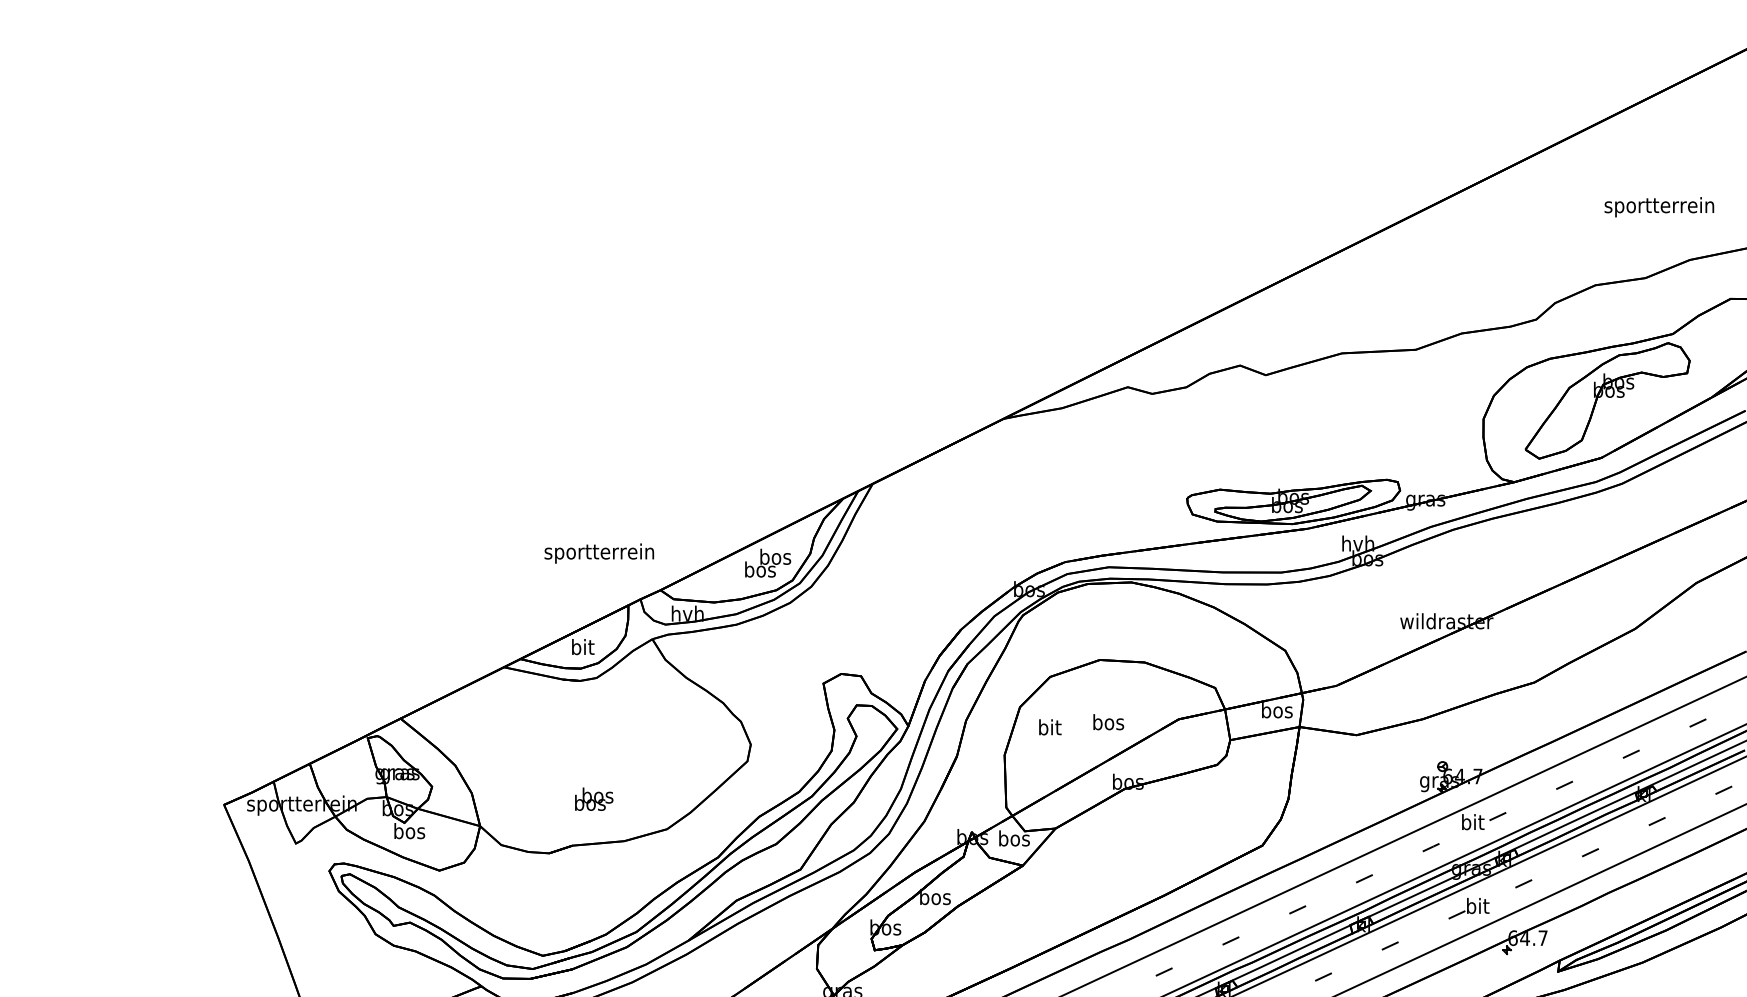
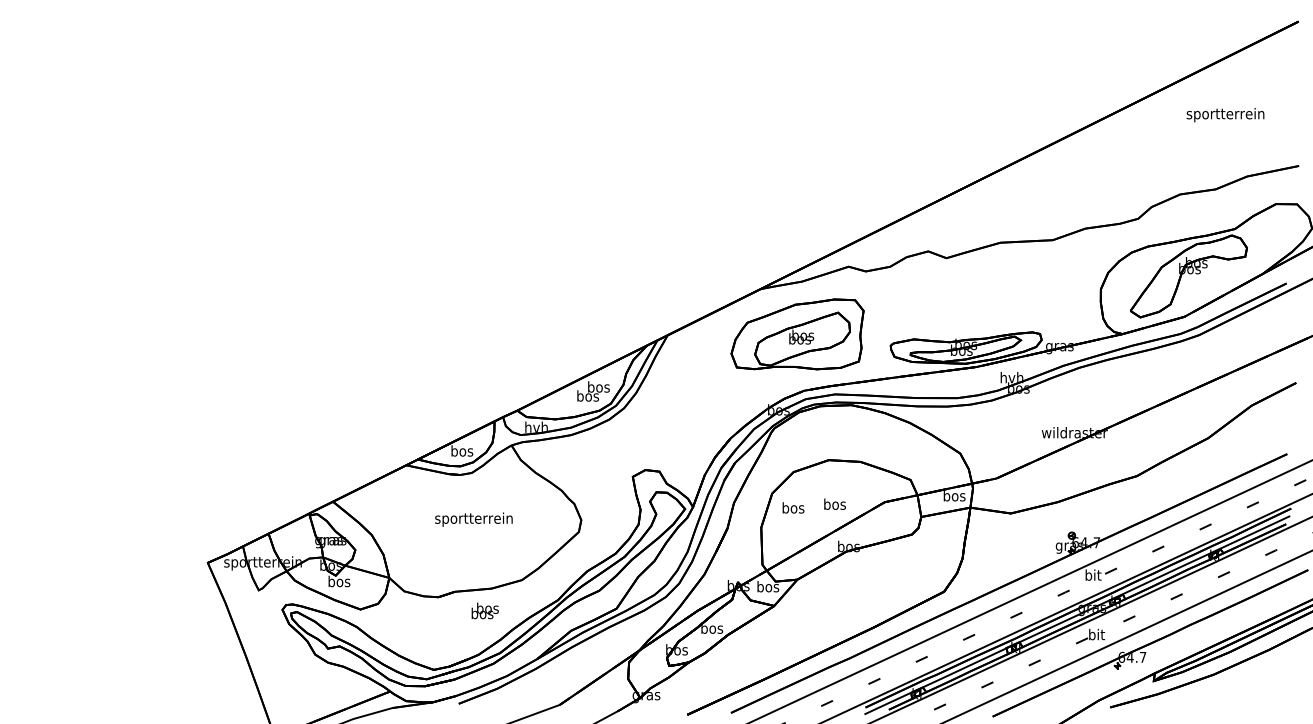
text: (1659, 207) -> (1225, 115), moved
part: (1055, 482) -> (797, 334), added
text: (598, 553) -> (473, 519), moved
text: (583, 646) -> (462, 450), bit -> bos
text: (1050, 726) -> (793, 507), bit -> bos
text: (593, 798) -> (484, 610), moved

